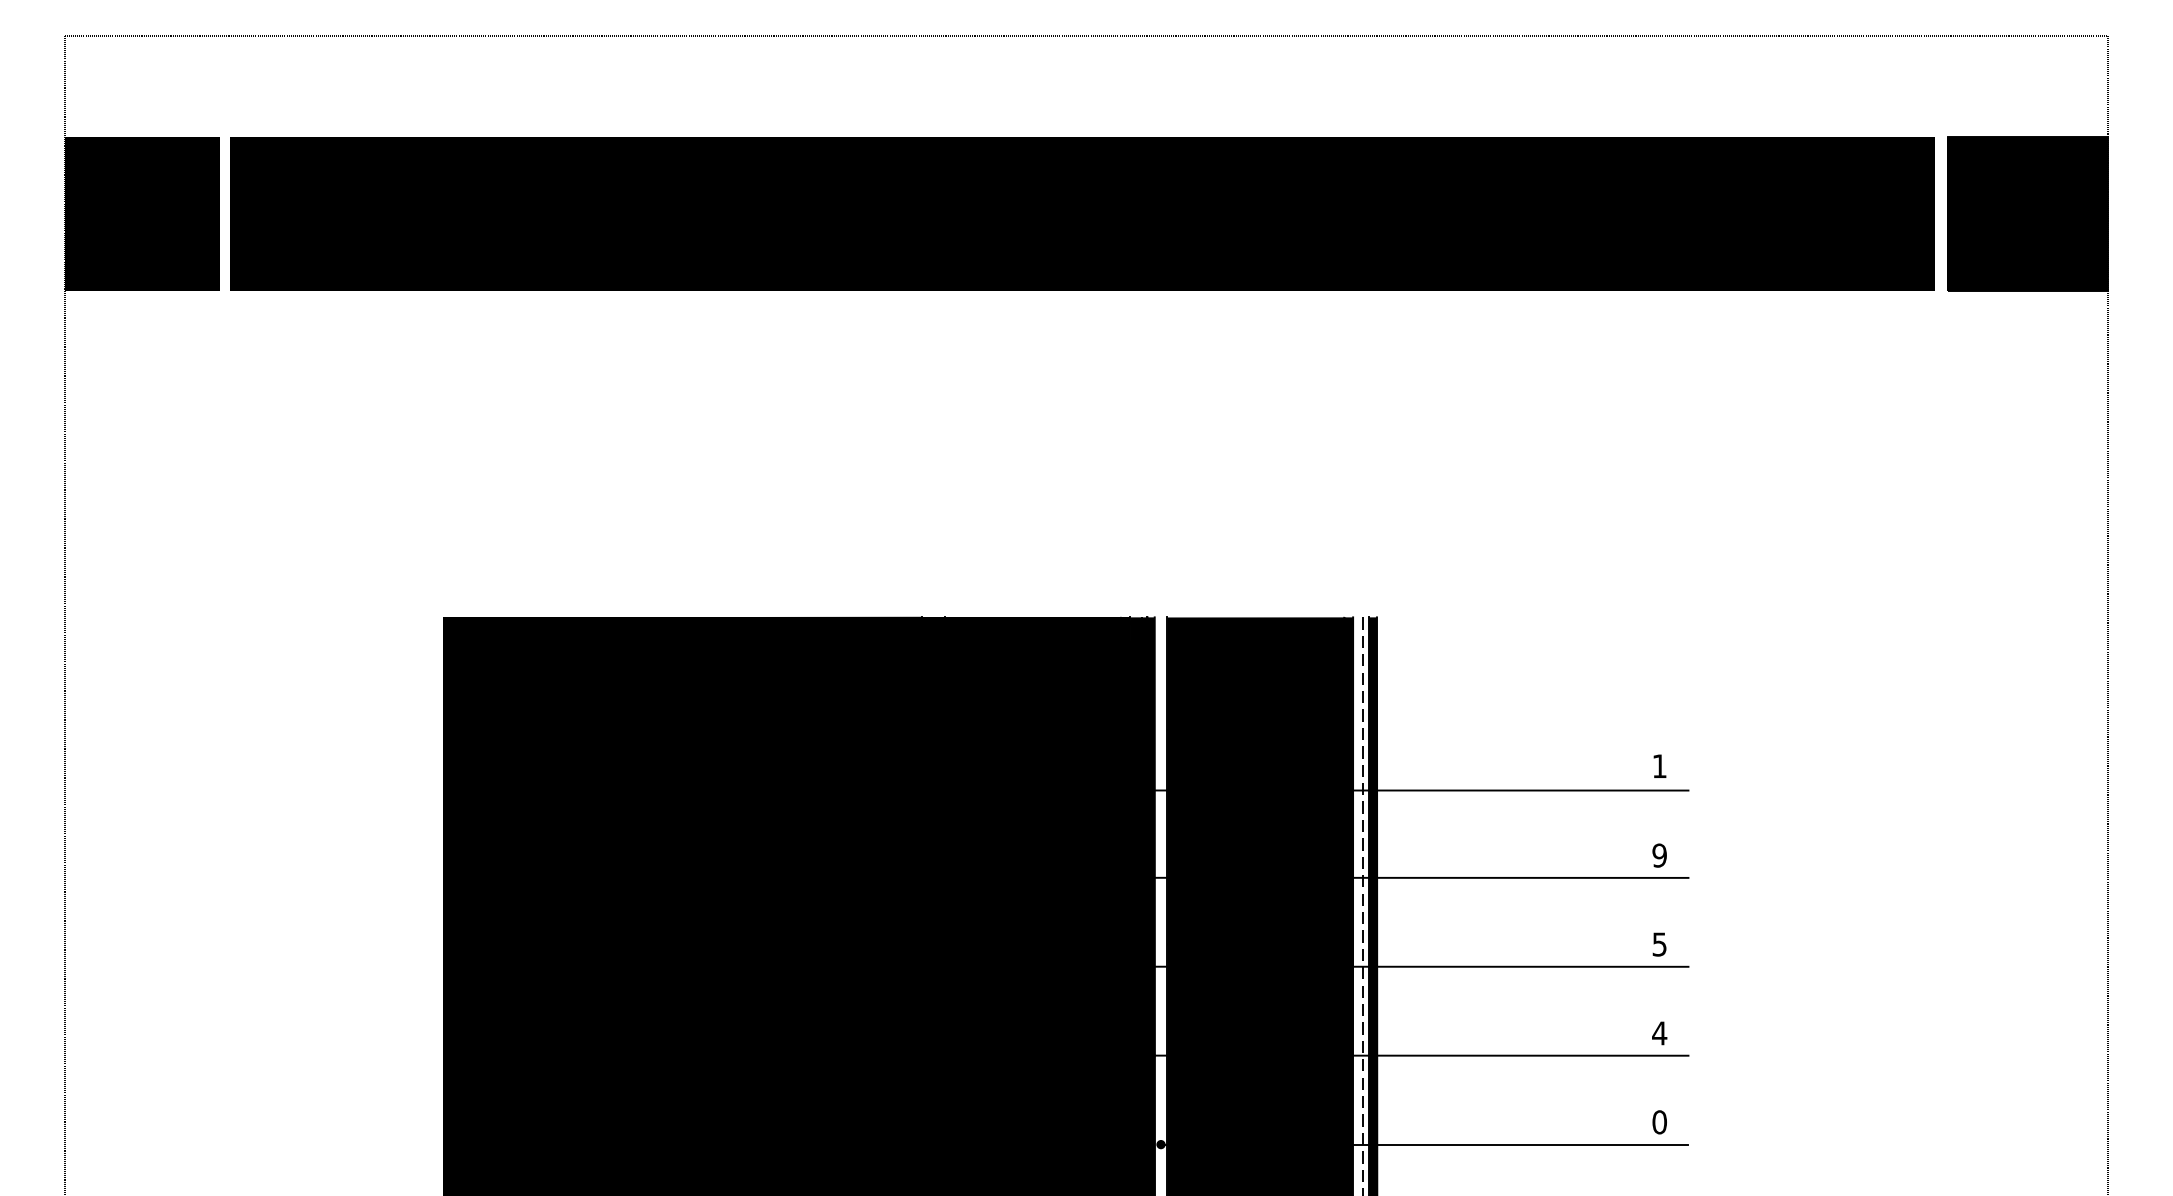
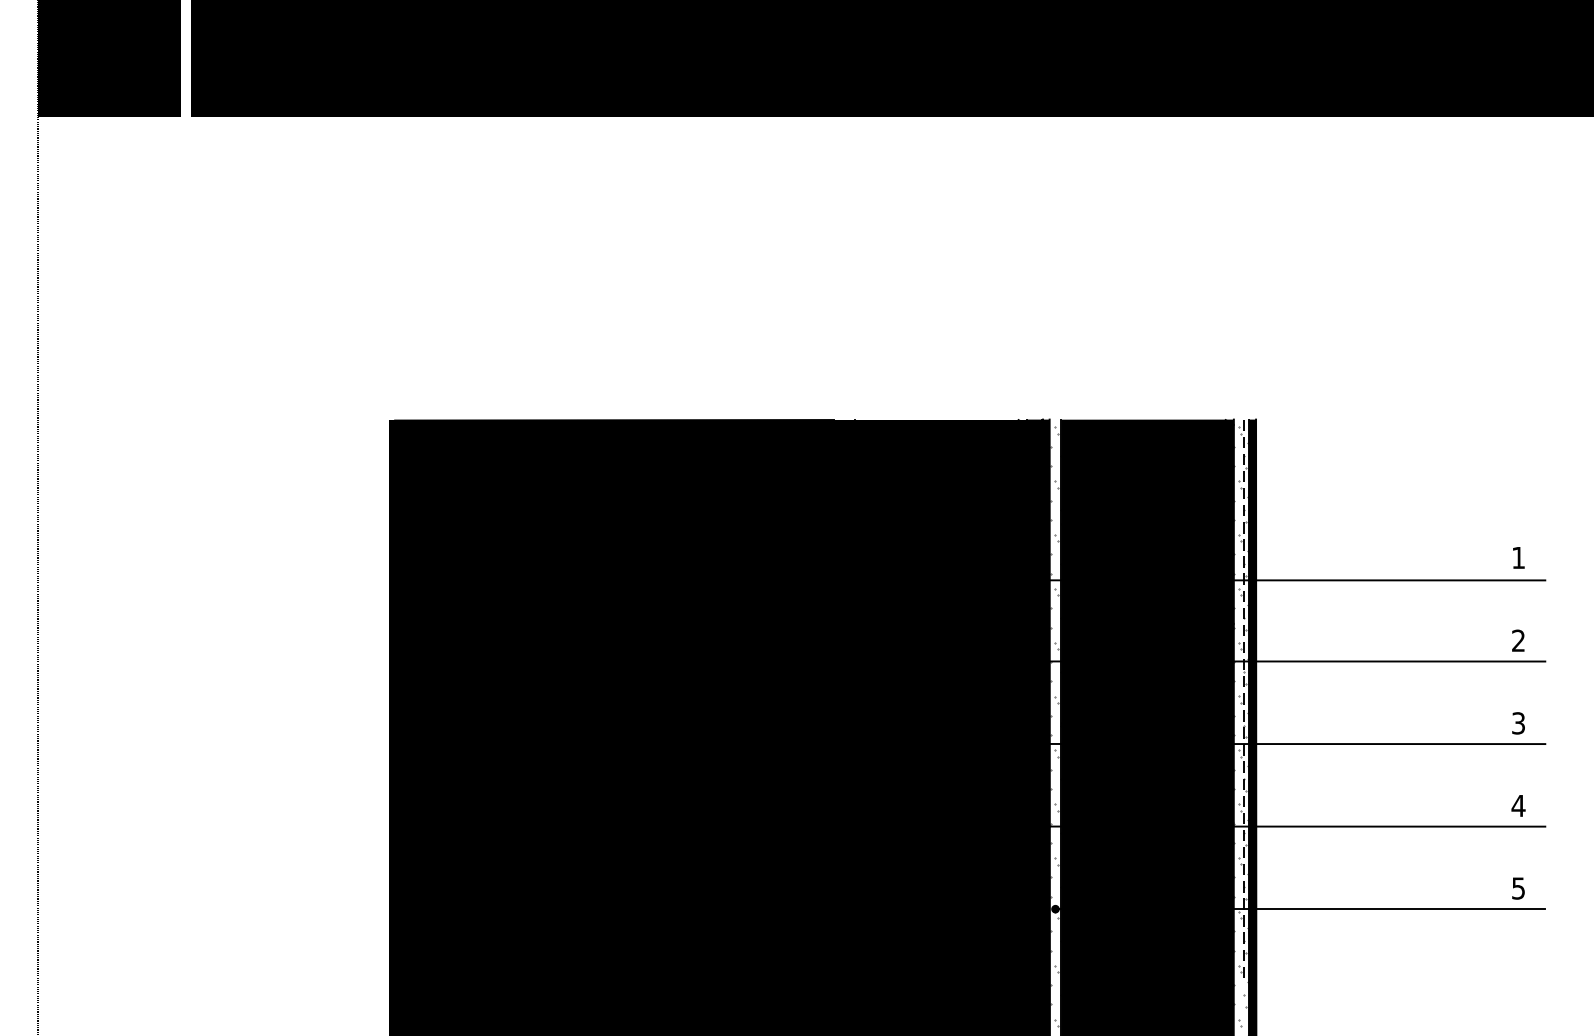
text: (1659, 855) -> (1518, 640), 9 -> 2
hatch: (1161, 907) -> (1055, 689), added
hatch: (1359, 908) -> (1239, 689), added
text: (1659, 943) -> (1518, 722), 5 -> 3
text: (1659, 1122) -> (1518, 888), 0 -> 5

